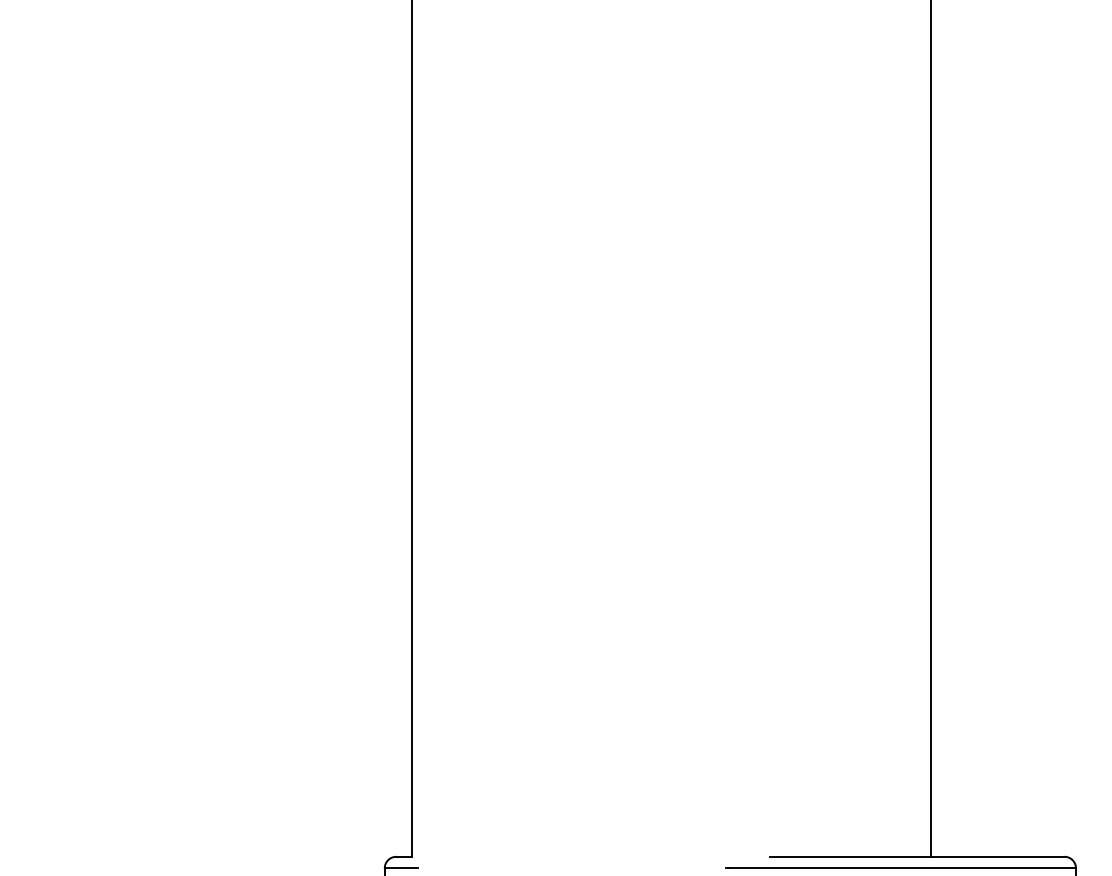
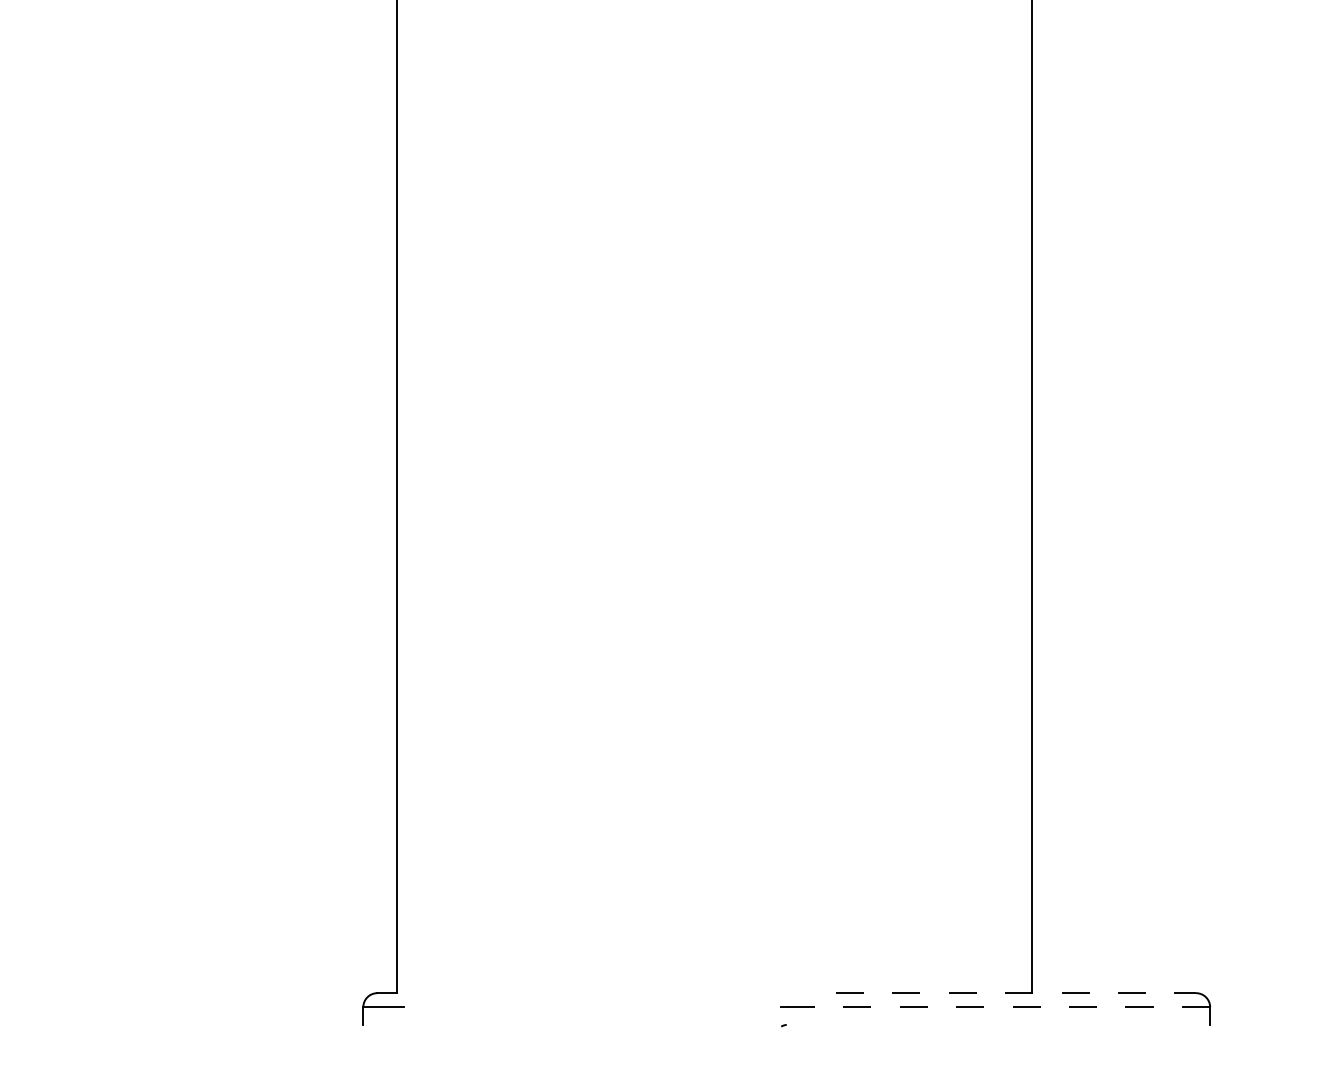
line: (917, 856) -> (1015, 992), solid -> dashed
line: (903, 868) -> (998, 1007), solid -> dashed

